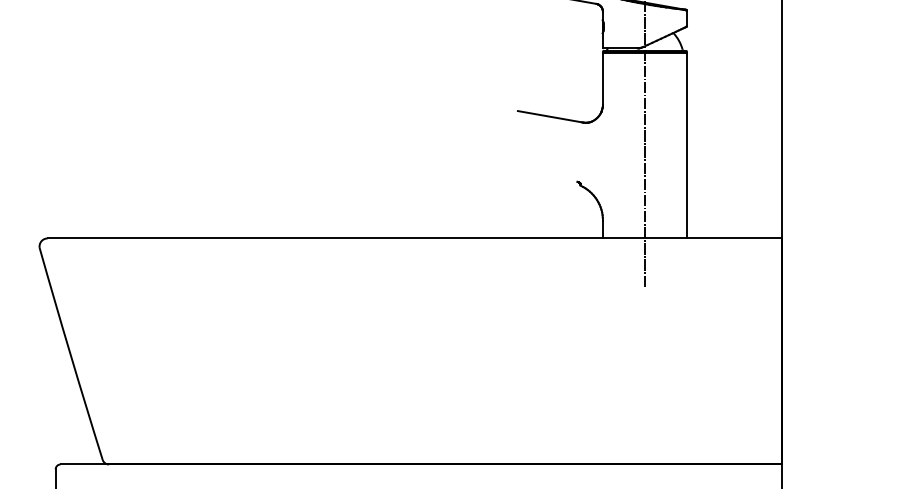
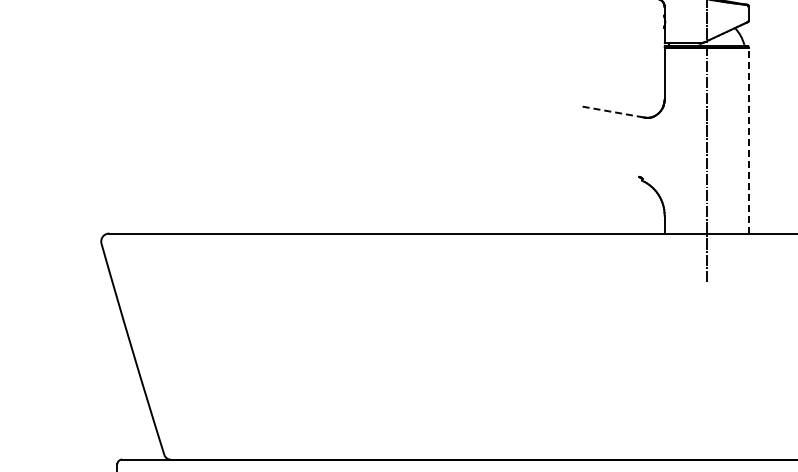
line: (549, 116) -> (611, 111), solid -> dashed
line: (686, 145) -> (748, 140), solid -> dashed

